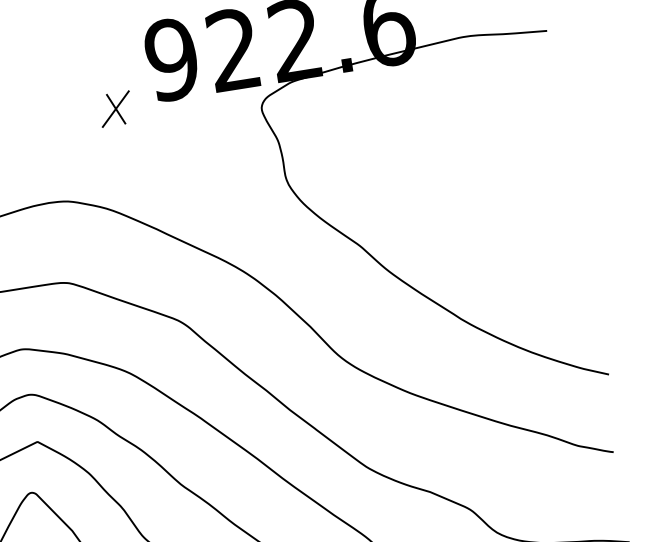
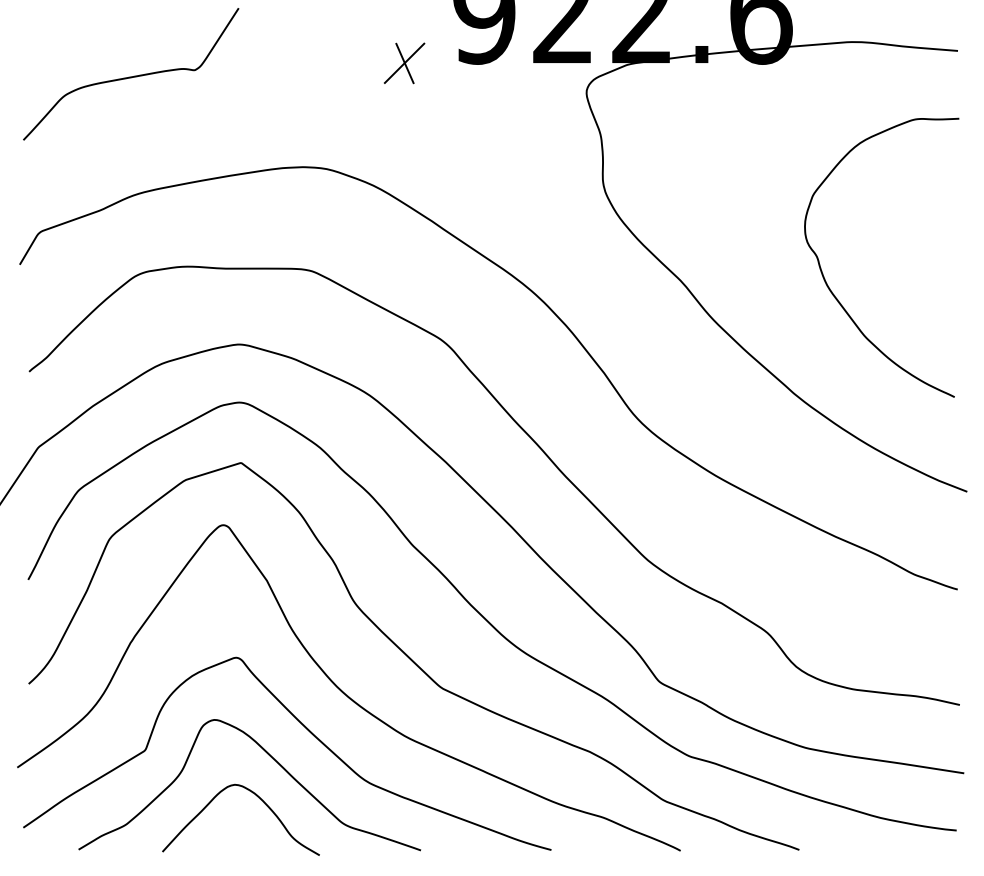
curve: (478, 234) -> (832, 291), added

